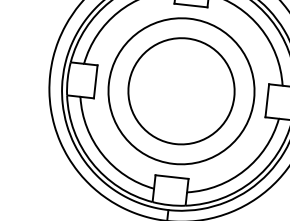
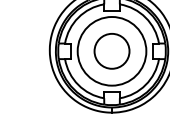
circle: (182, 91) -> (112, 51), size x0.7

